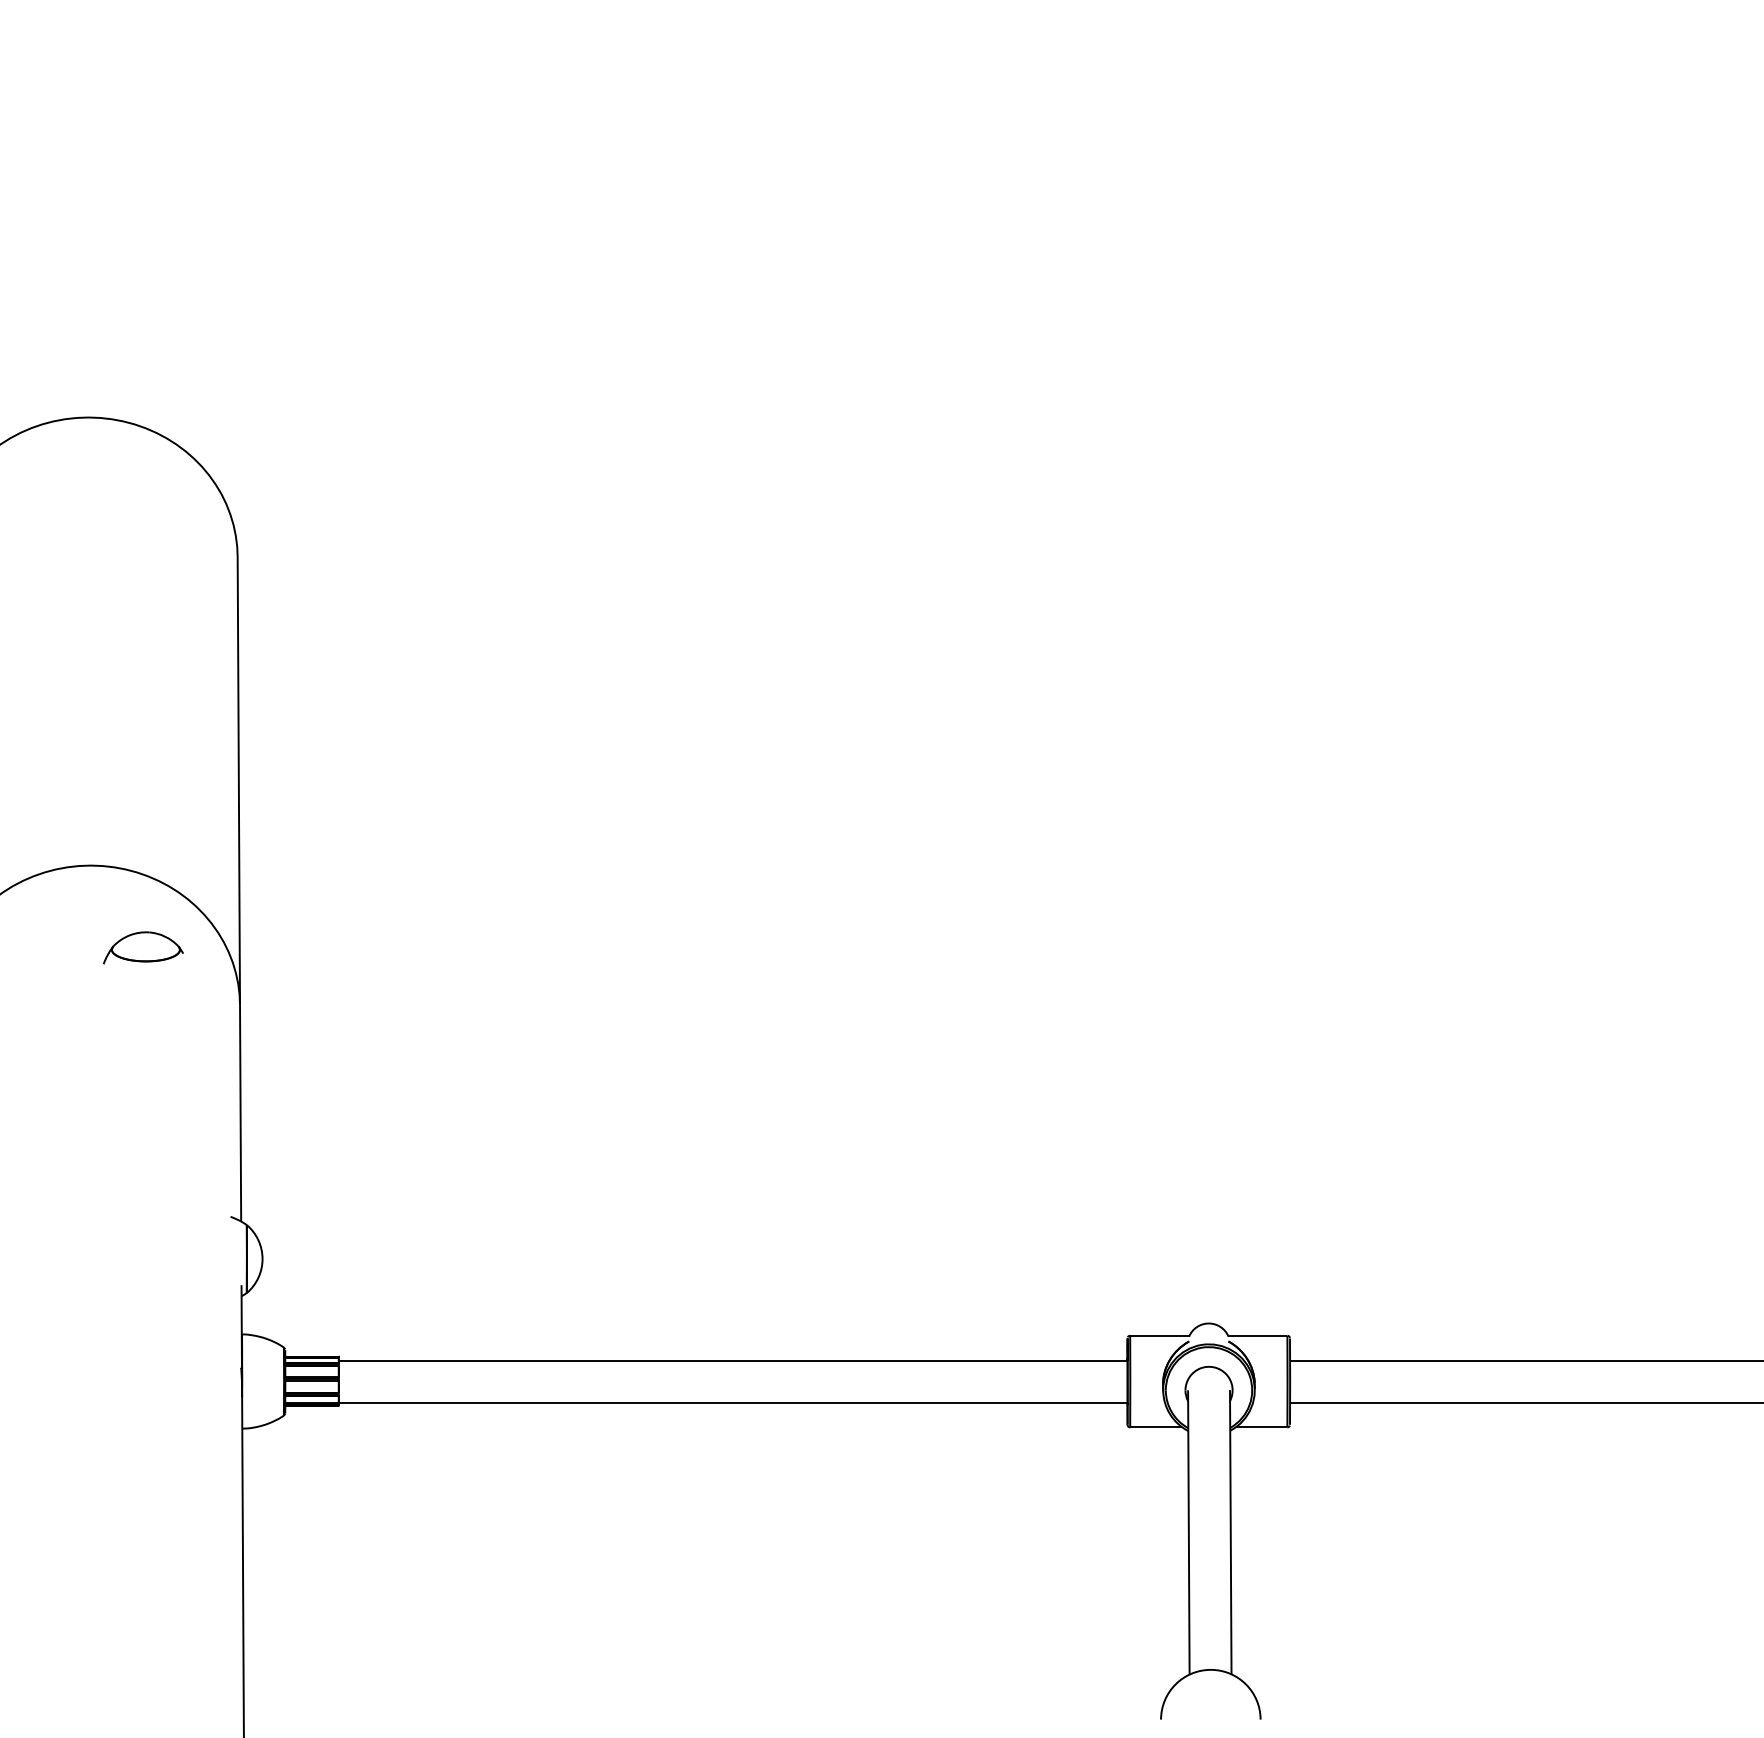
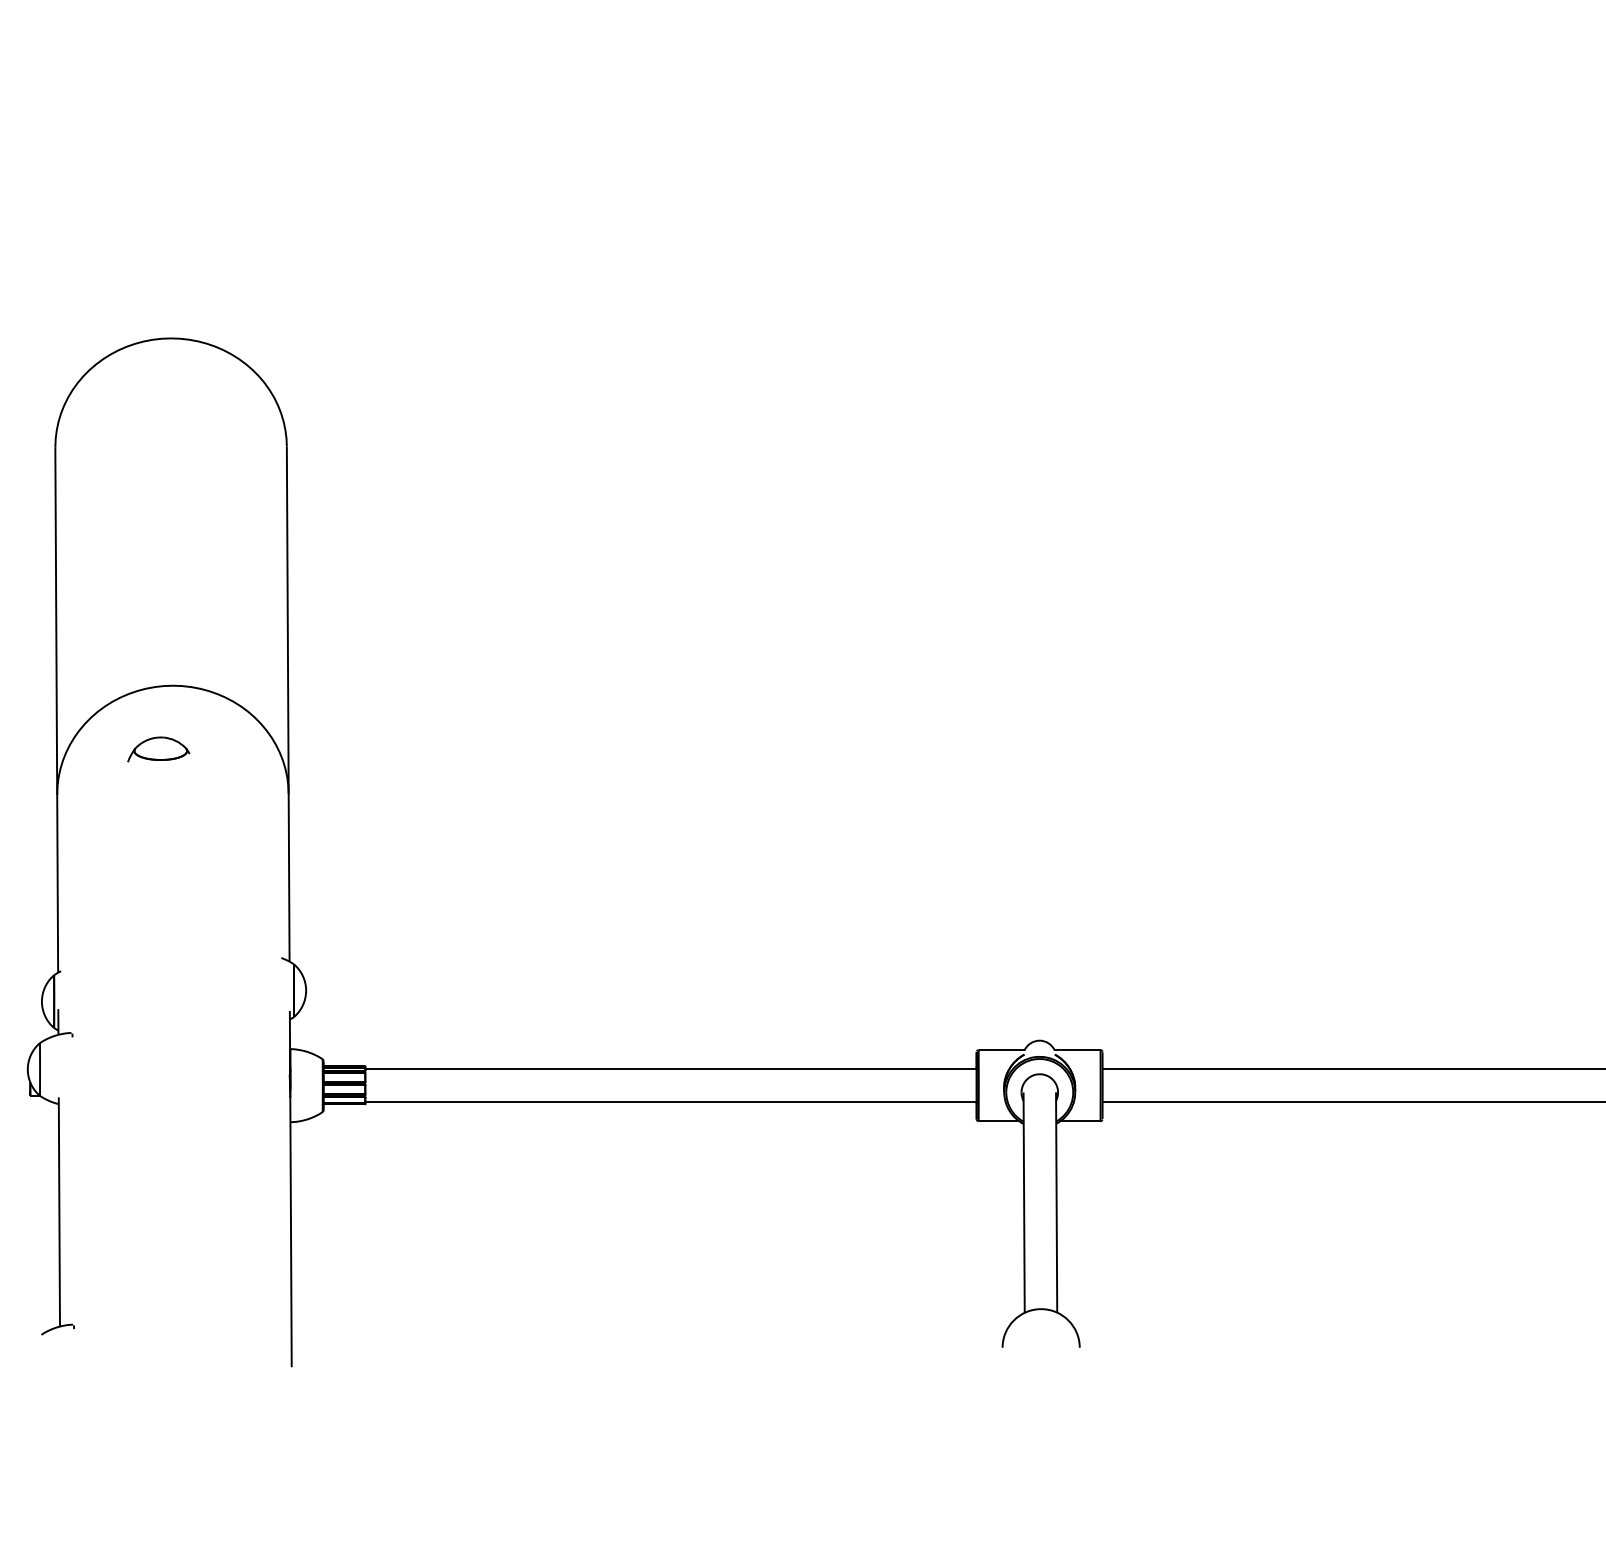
part: (143, 947) -> (158, 749), moved

